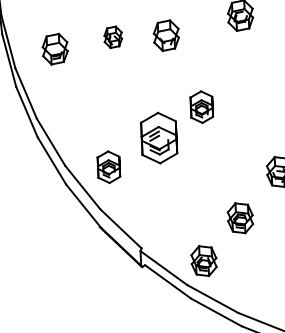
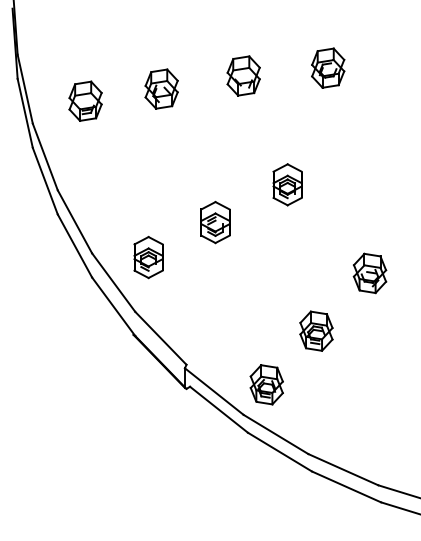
part: (166, 35) -> (243, 75), moved
part: (113, 36) -> (161, 88), size x1.43
part: (201, 106) -> (287, 184), moved
part: (159, 138) -> (215, 222), size x0.62

